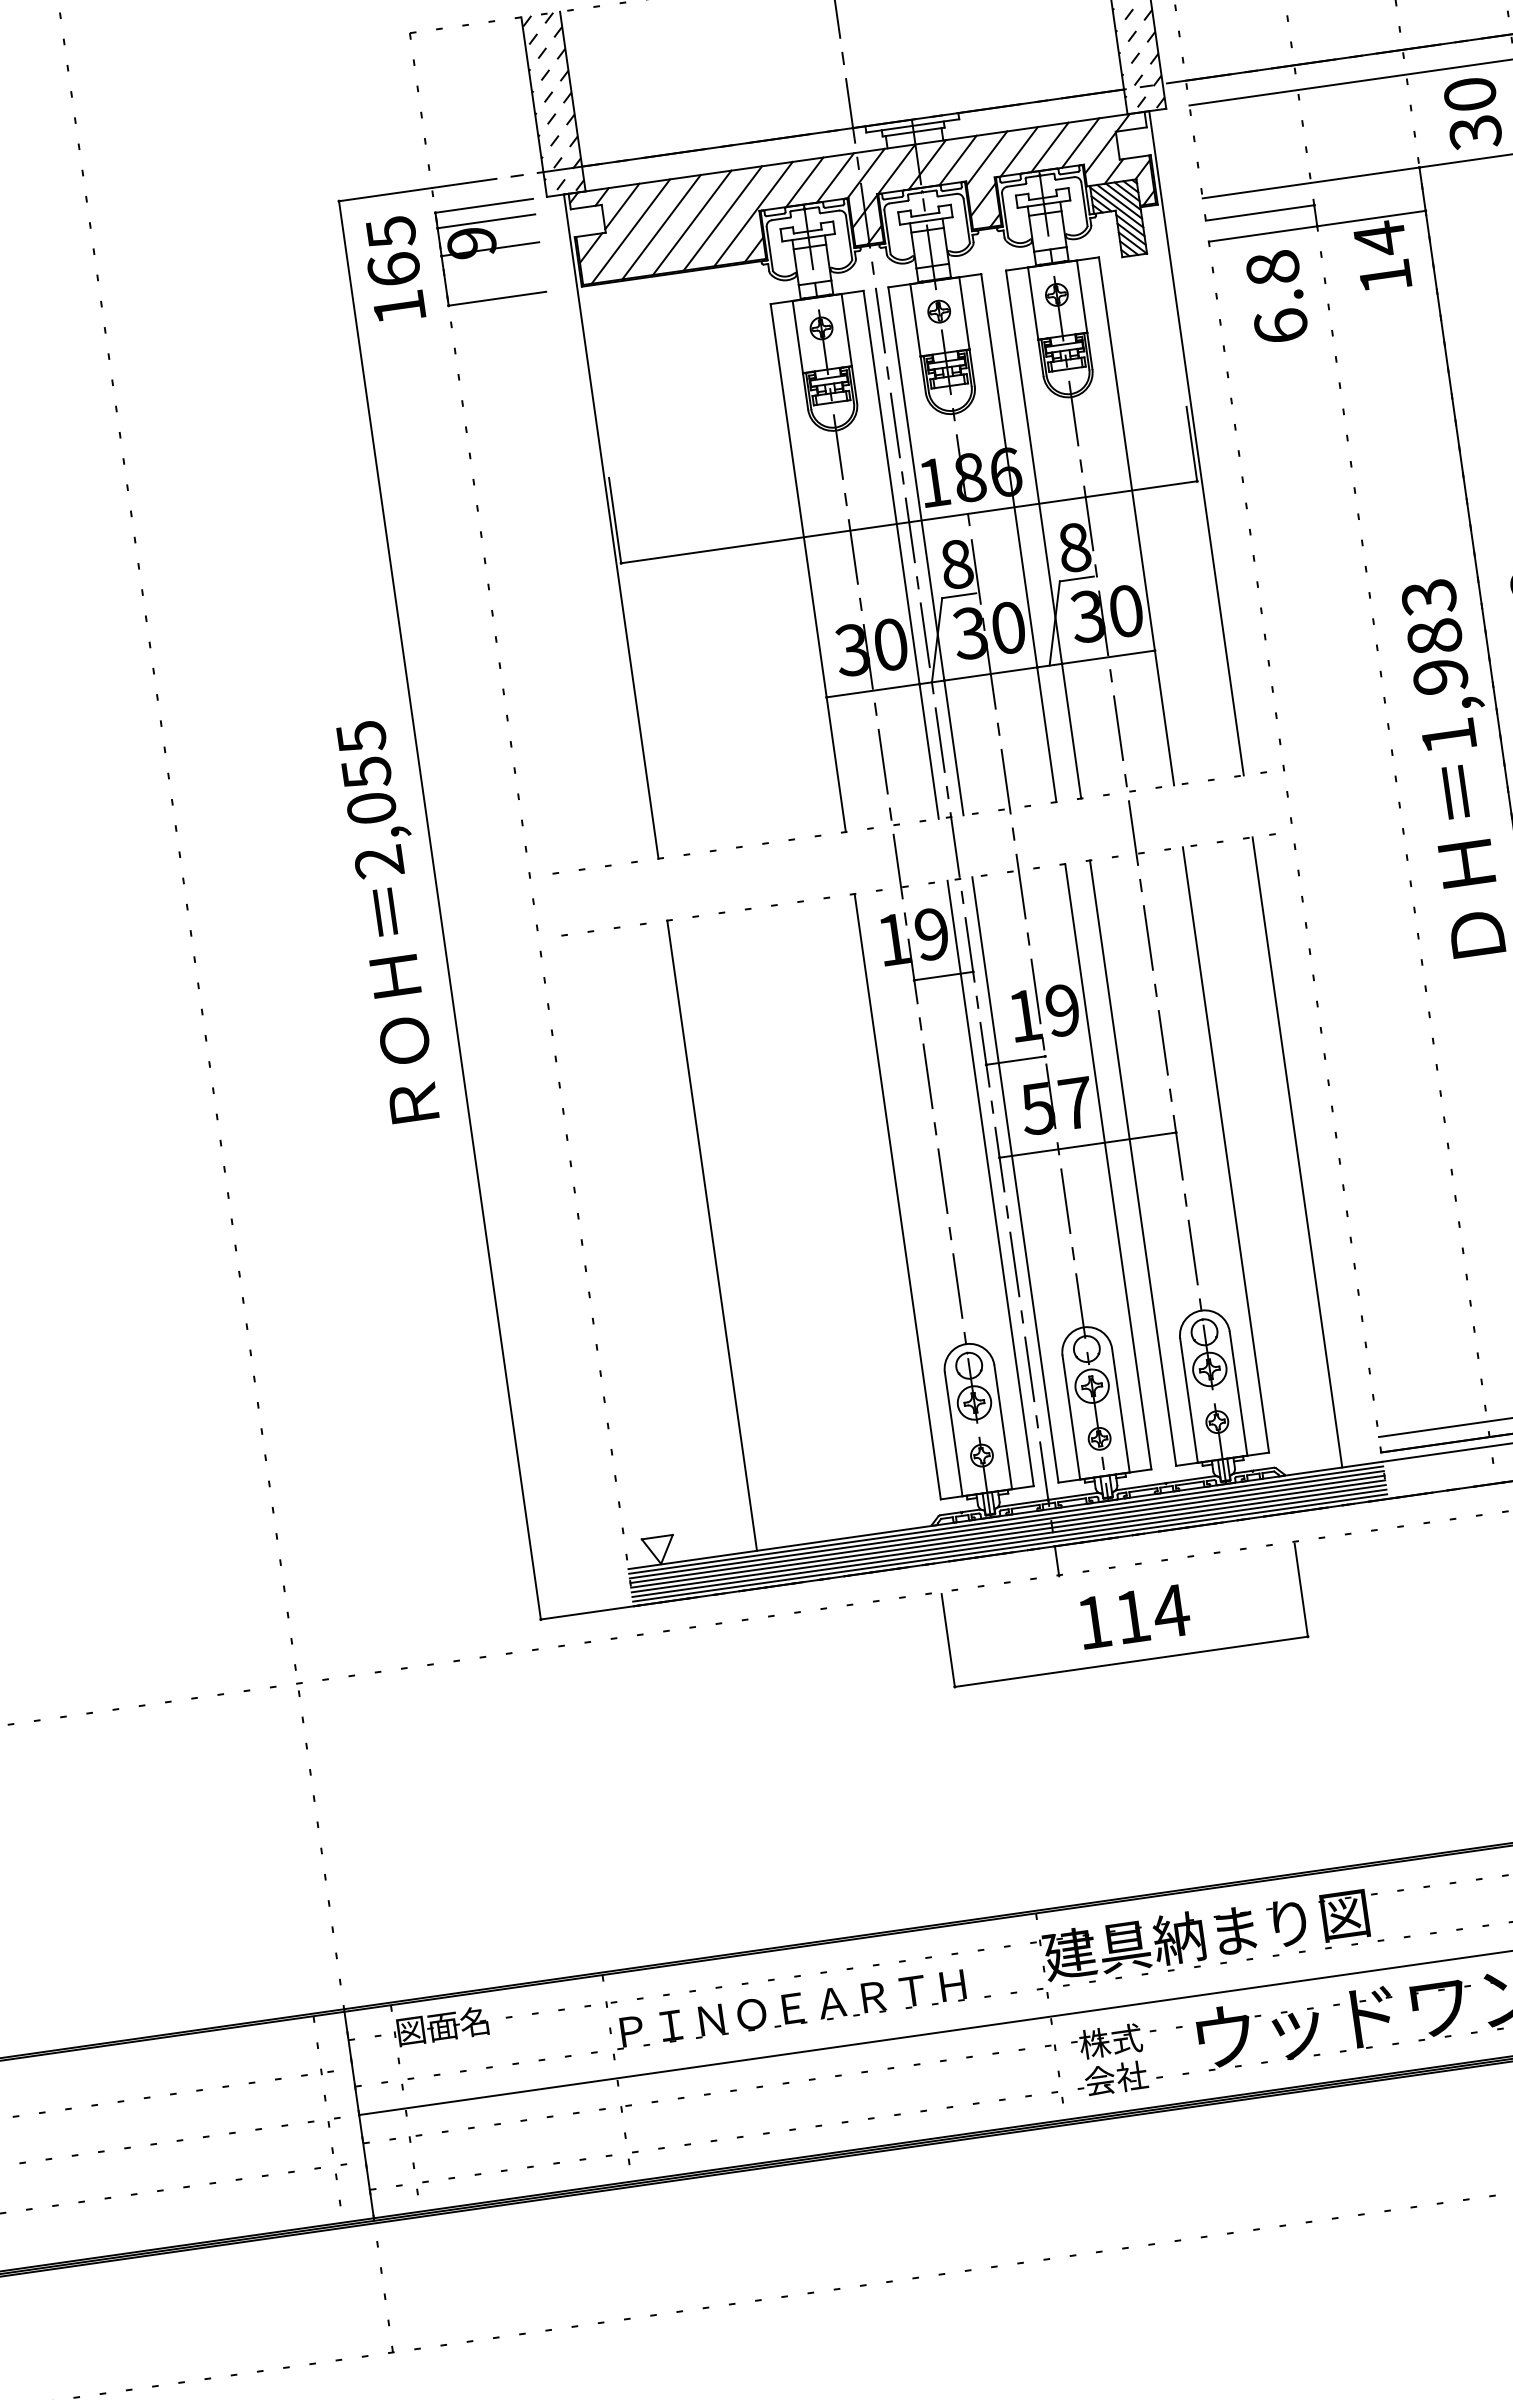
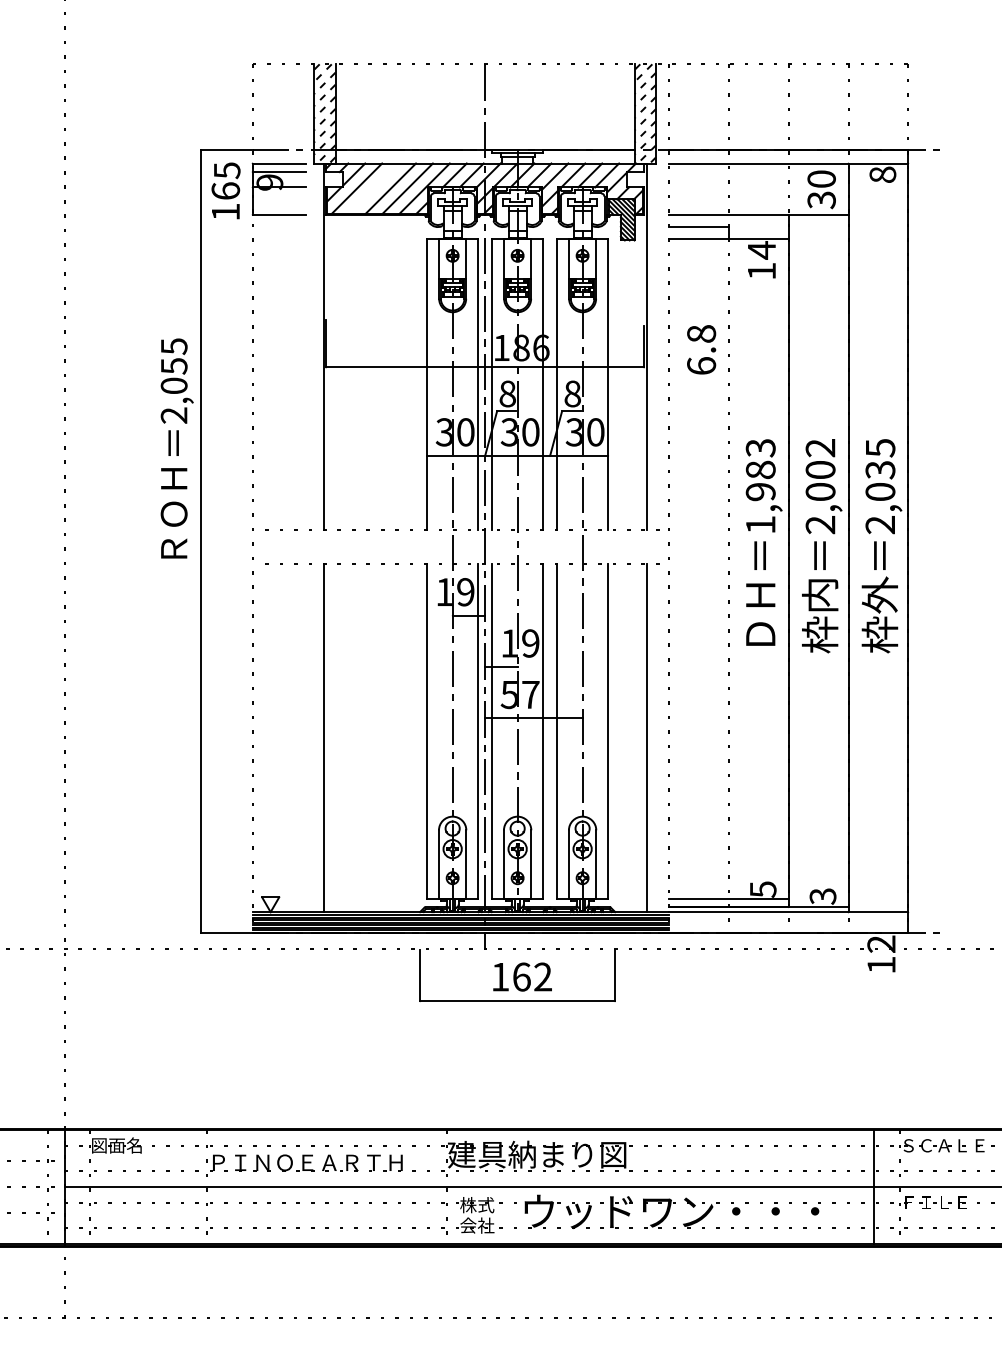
line: (660, 226) -> (373, 188), removed
text: (1276, 296) -> (701, 349), moved
text: (391, 921) -> (176, 448), moved
text: (1151, 1613) -> (532, 976), 114 -> 162

